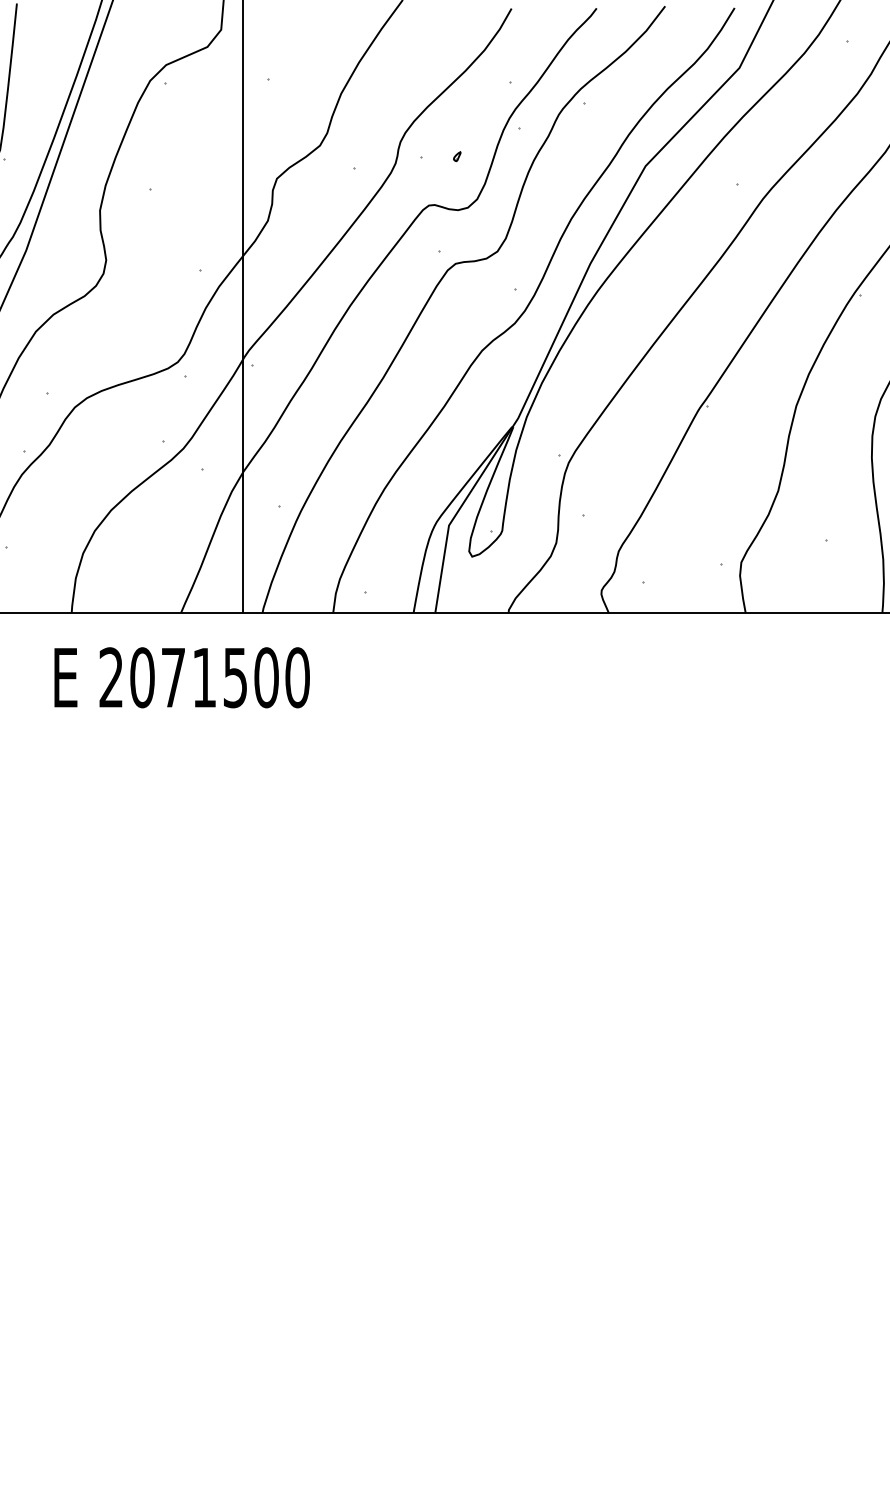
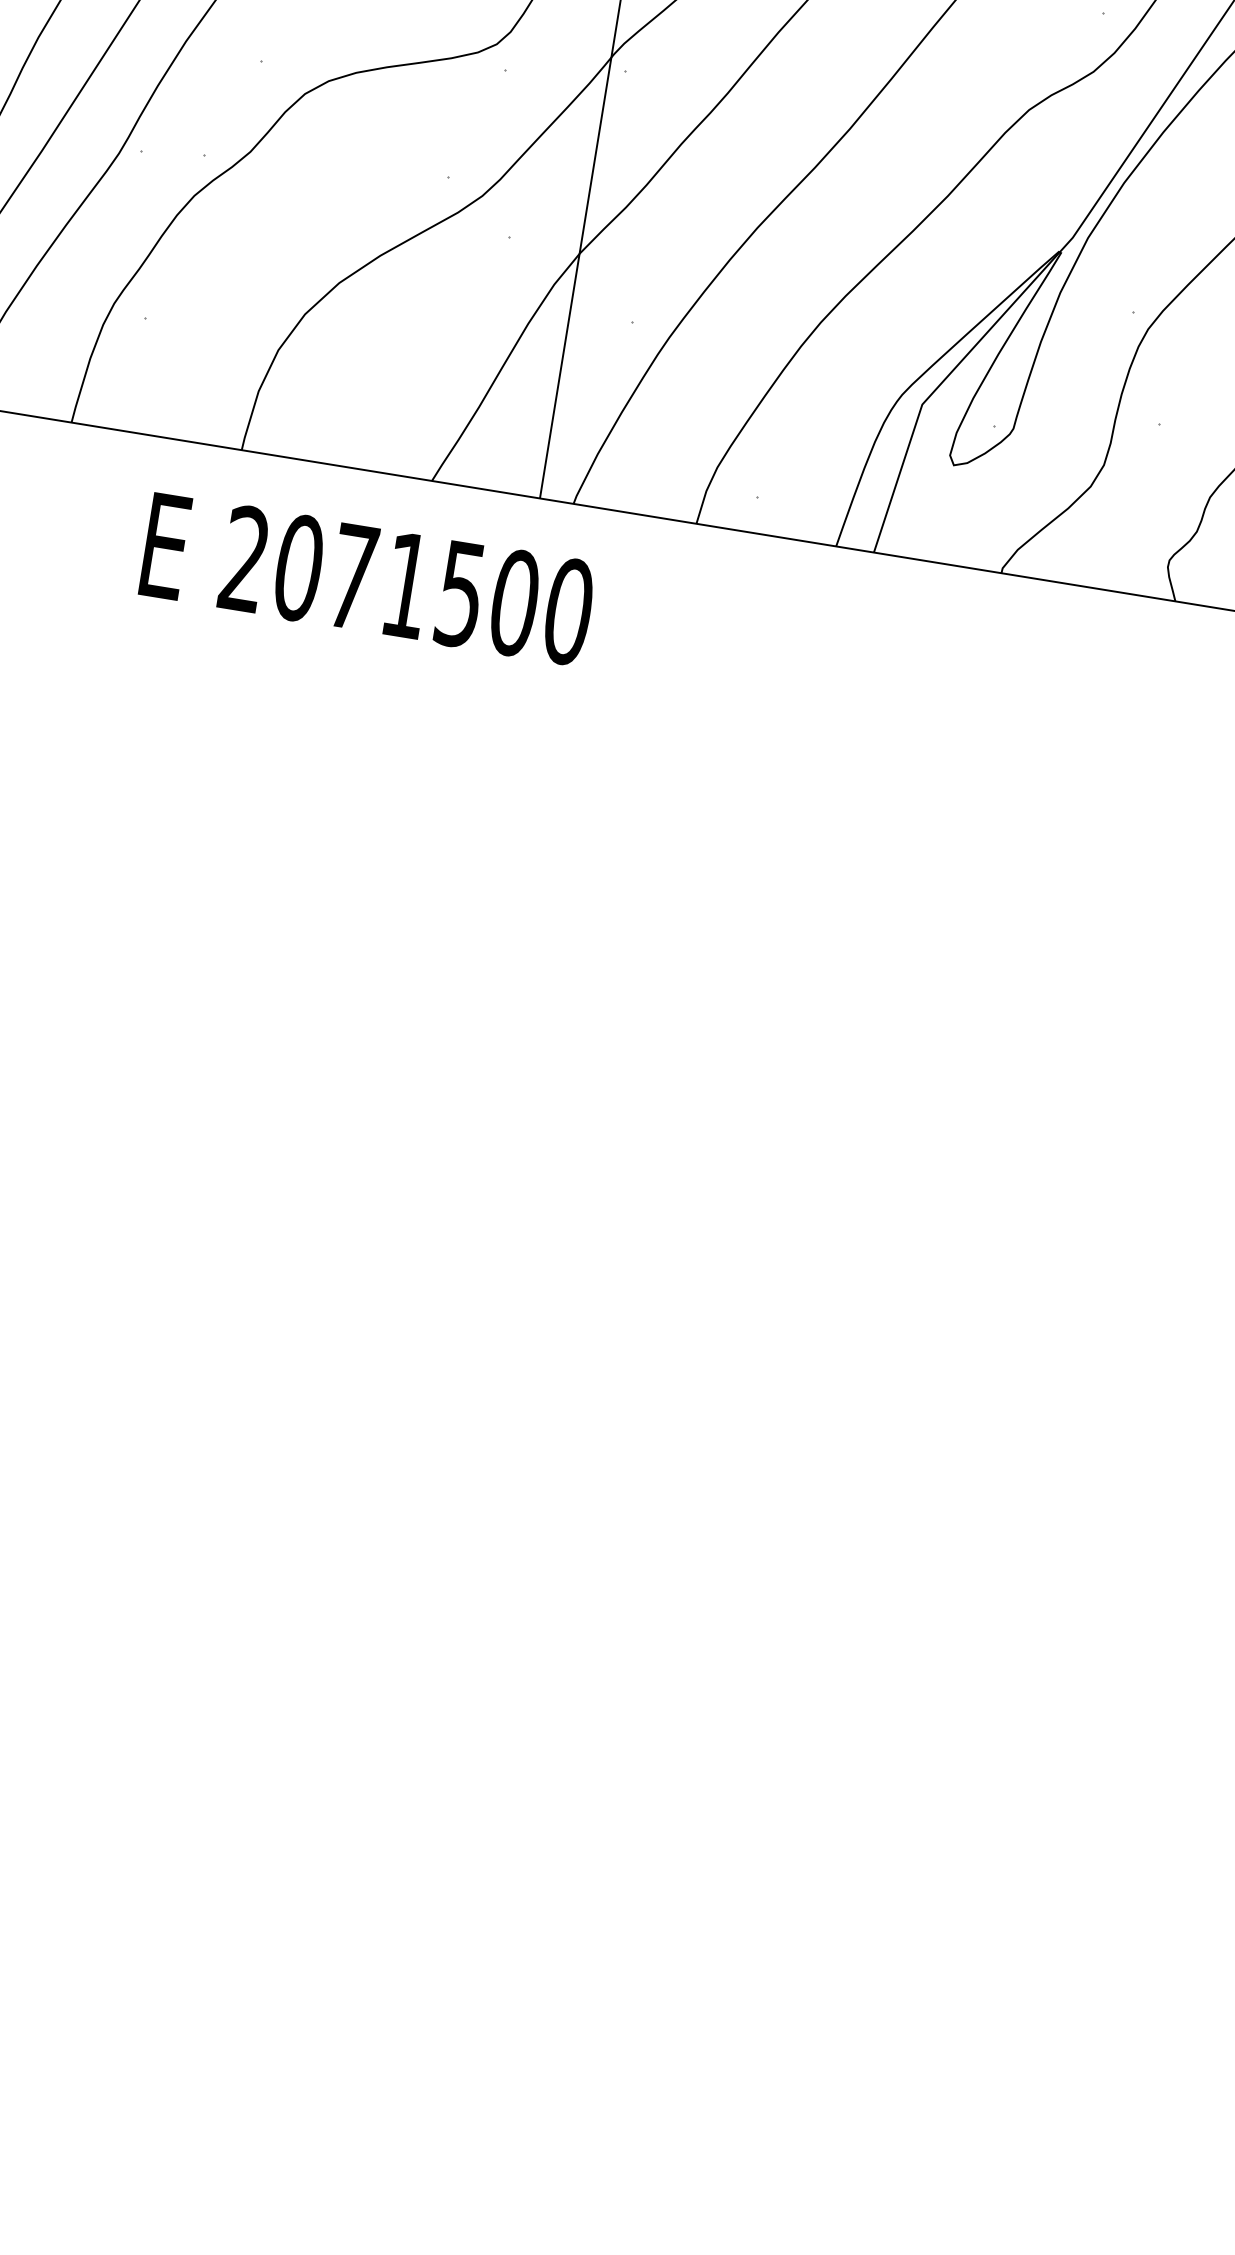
text: (181, 677) -> (366, 578), moved

